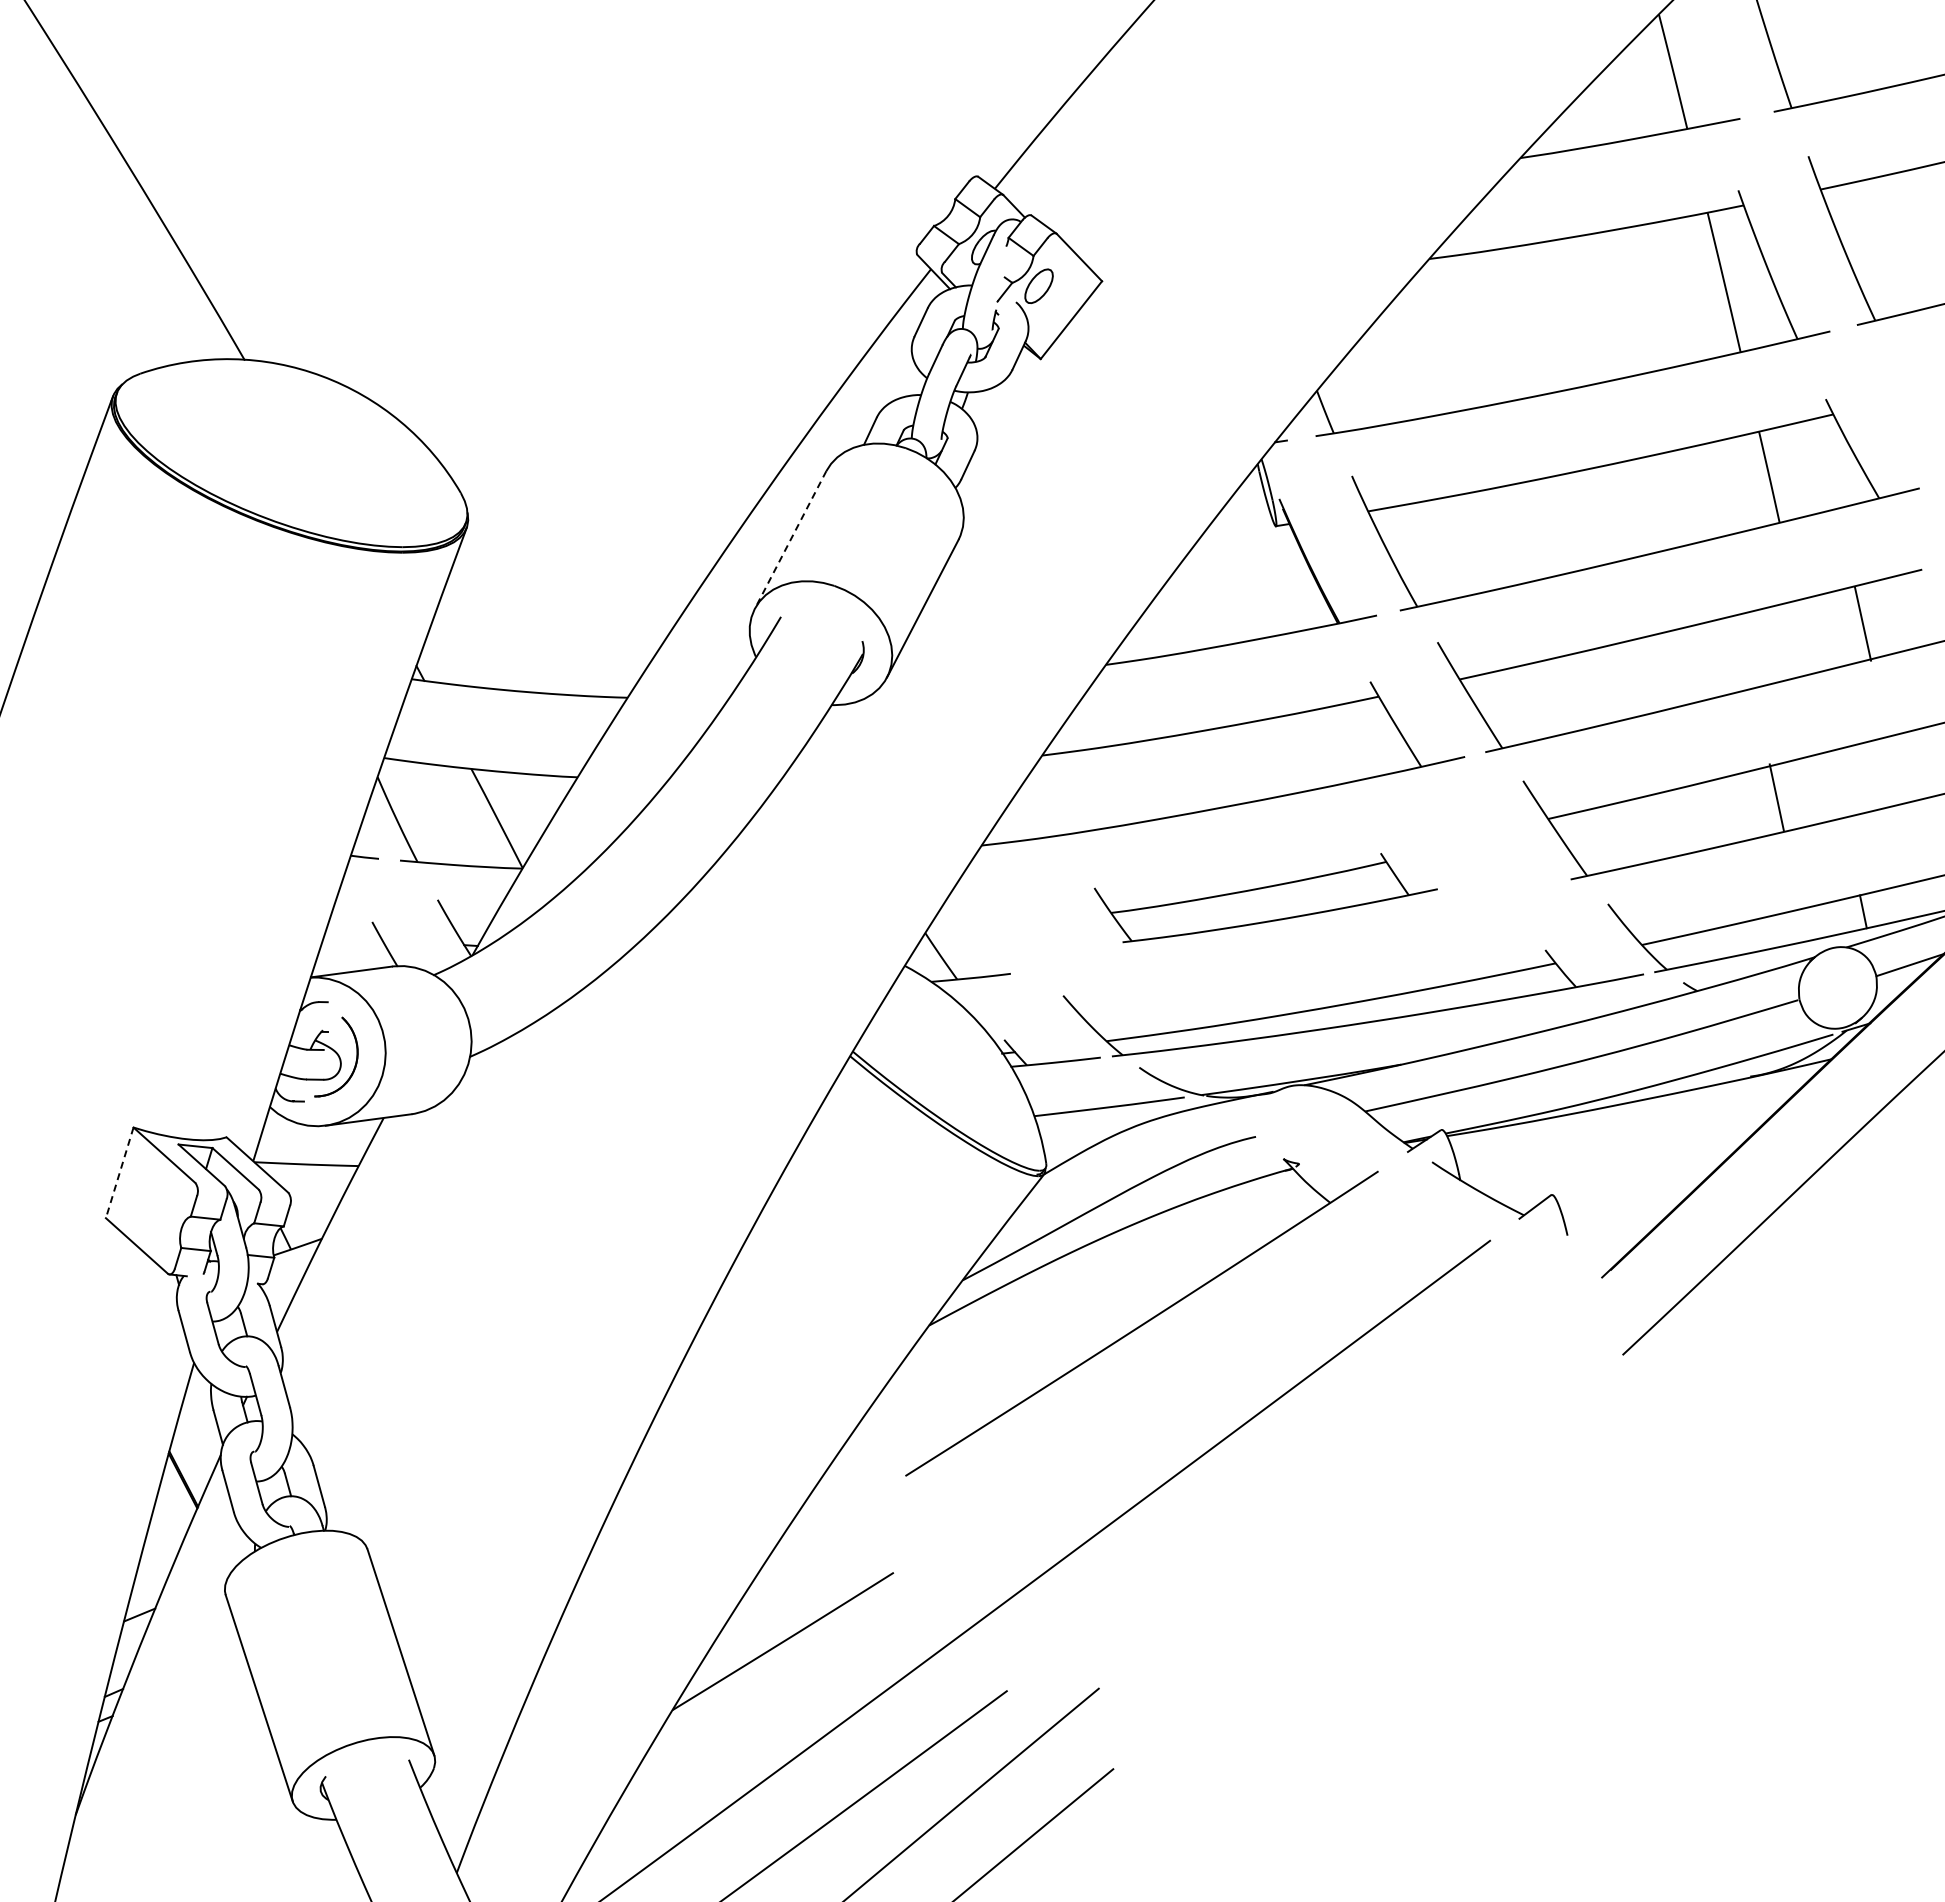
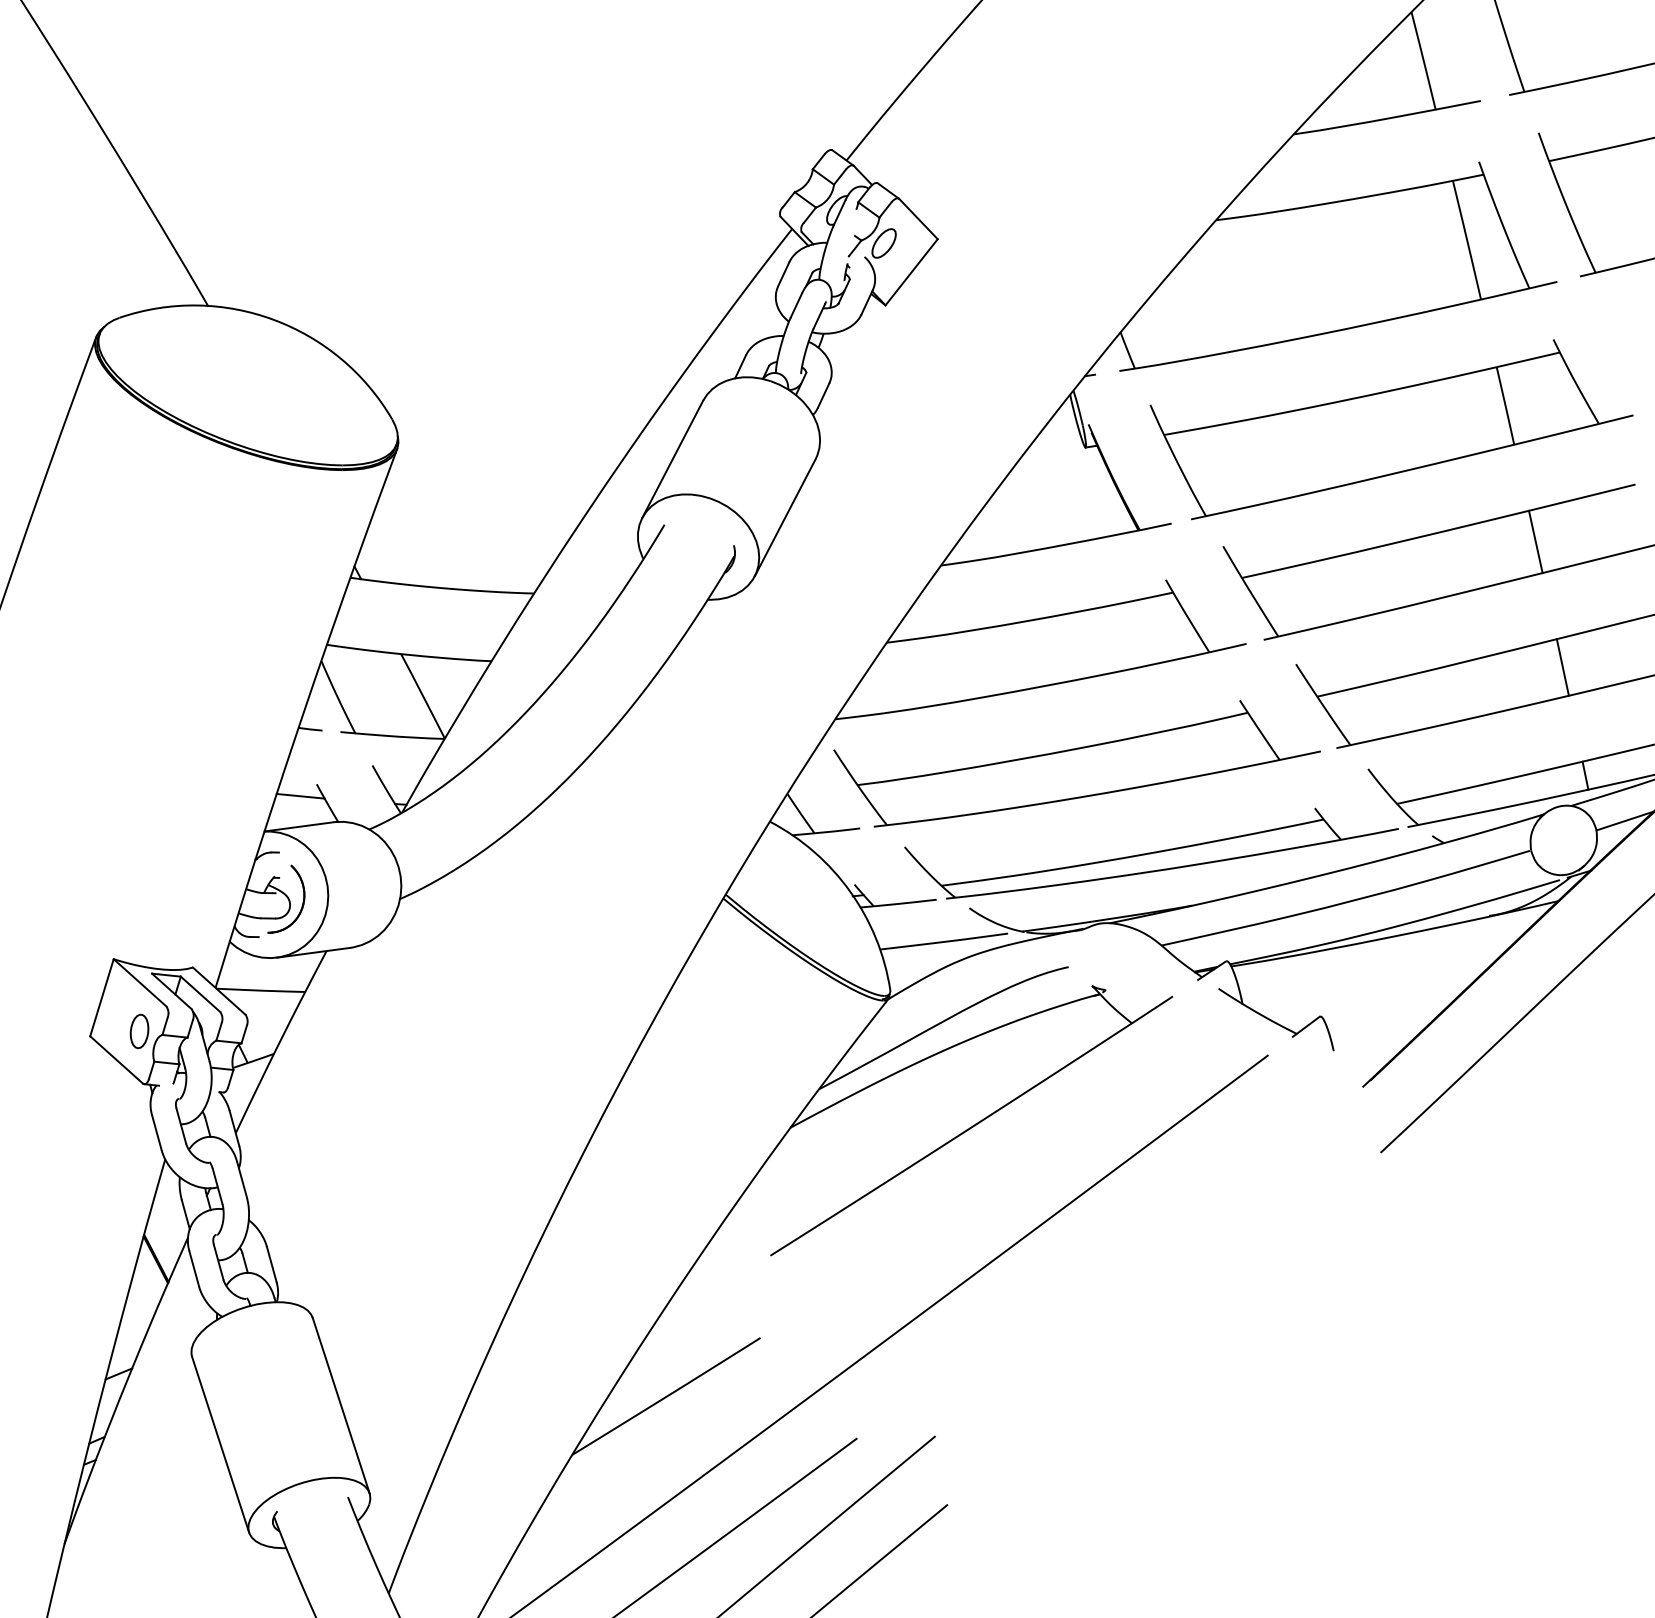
line: (790, 539) -> (672, 458), dashed -> solid
line: (1862, 623) -> (1535, 541), moved
line: (1776, 797) -> (1562, 667), moved
part: (1265, 897) -> (1076, 763), size x1.67
line: (353, 935) -> (300, 795), added
line: (119, 1173) -> (101, 998), dashed -> solid
part: (163, 1211) -> (139, 1030), added

